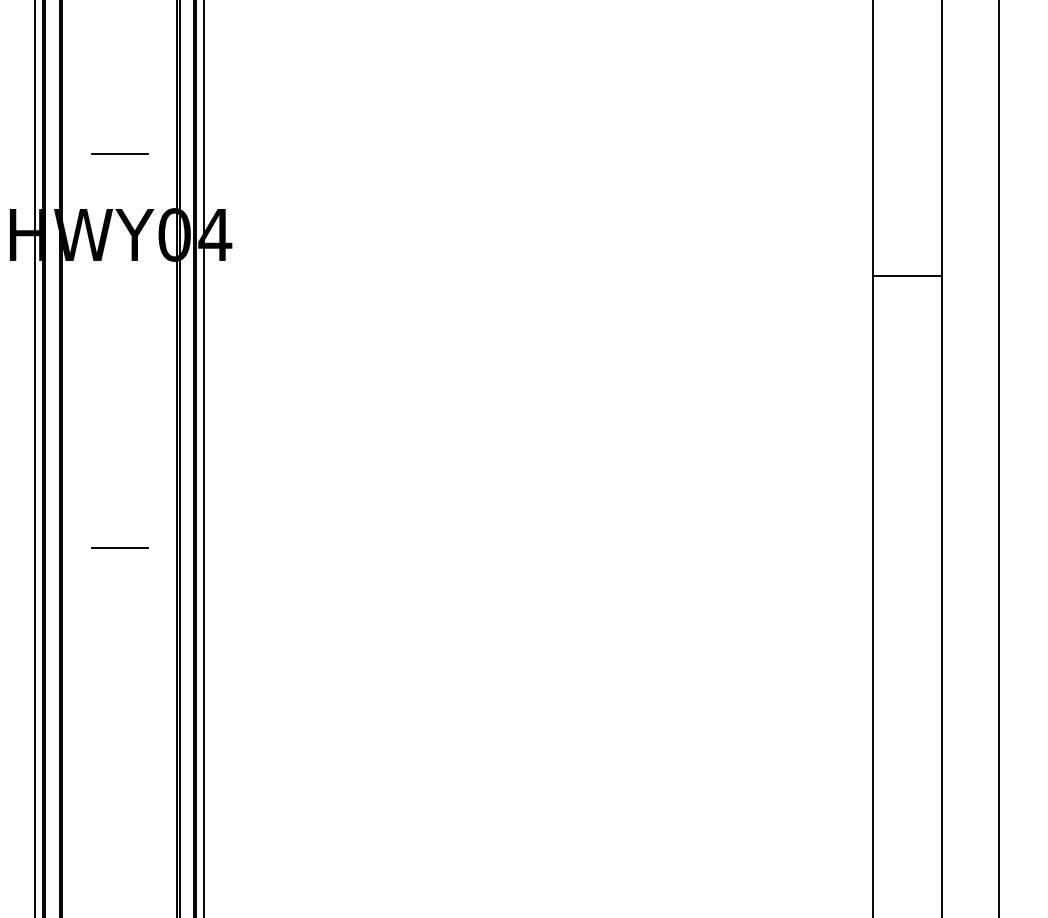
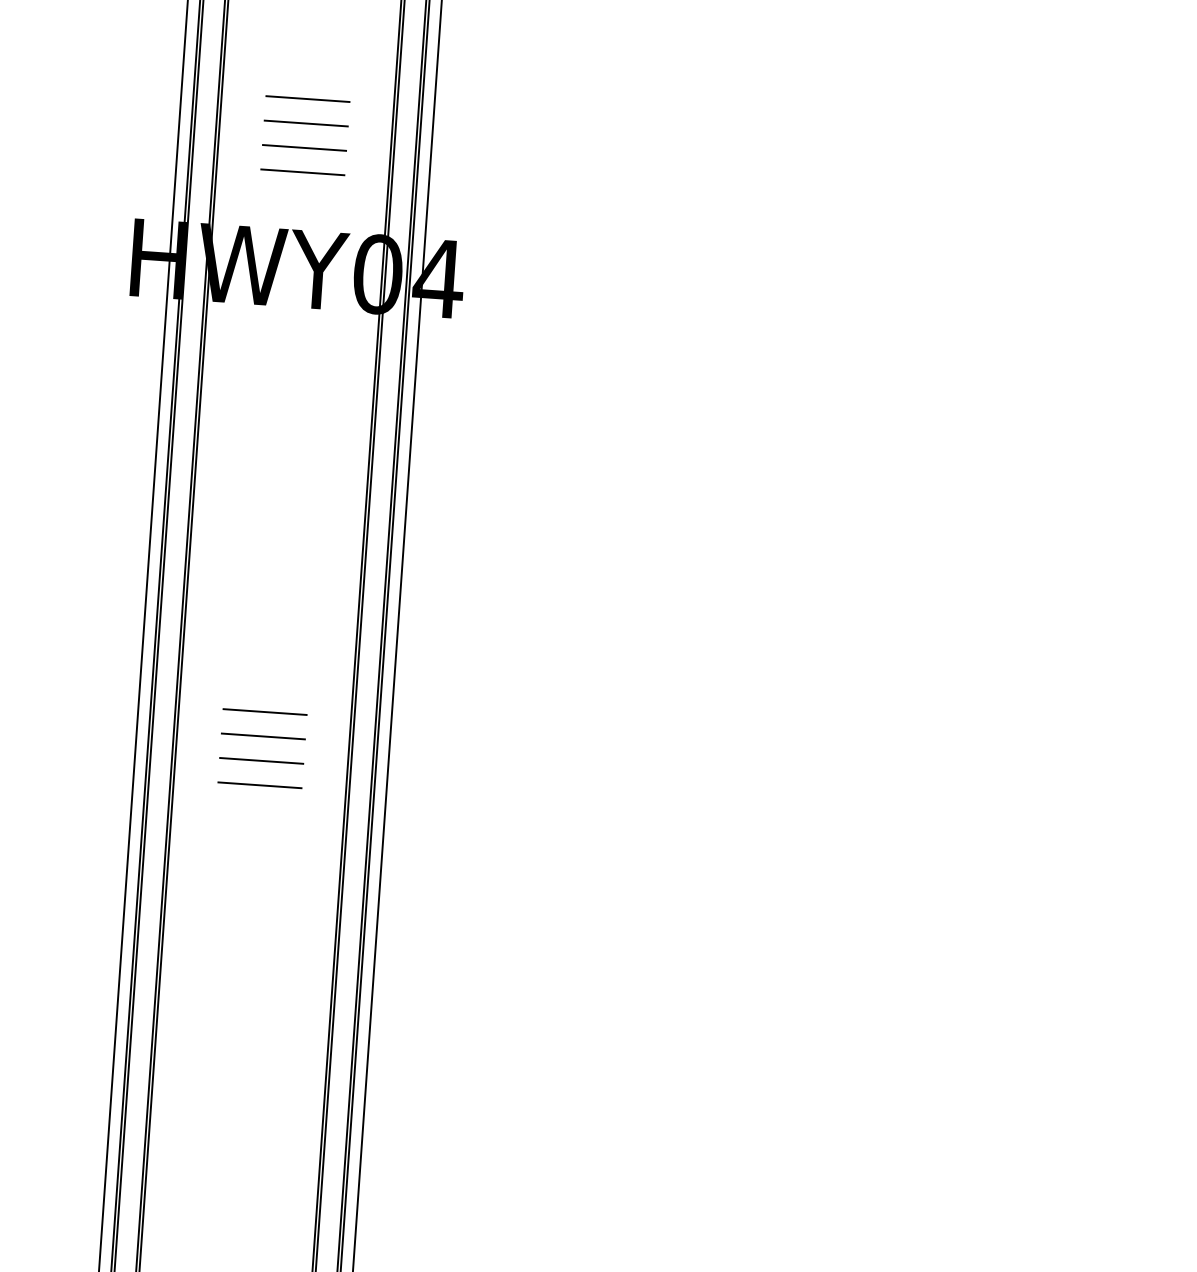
line: (119, 121) -> (307, 99), added
line: (119, 137) -> (305, 123), added
line: (119, 170) -> (302, 172), added
line: (119, 532) -> (264, 712), added
line: (119, 564) -> (261, 760), added
line: (119, 581) -> (259, 785), added

